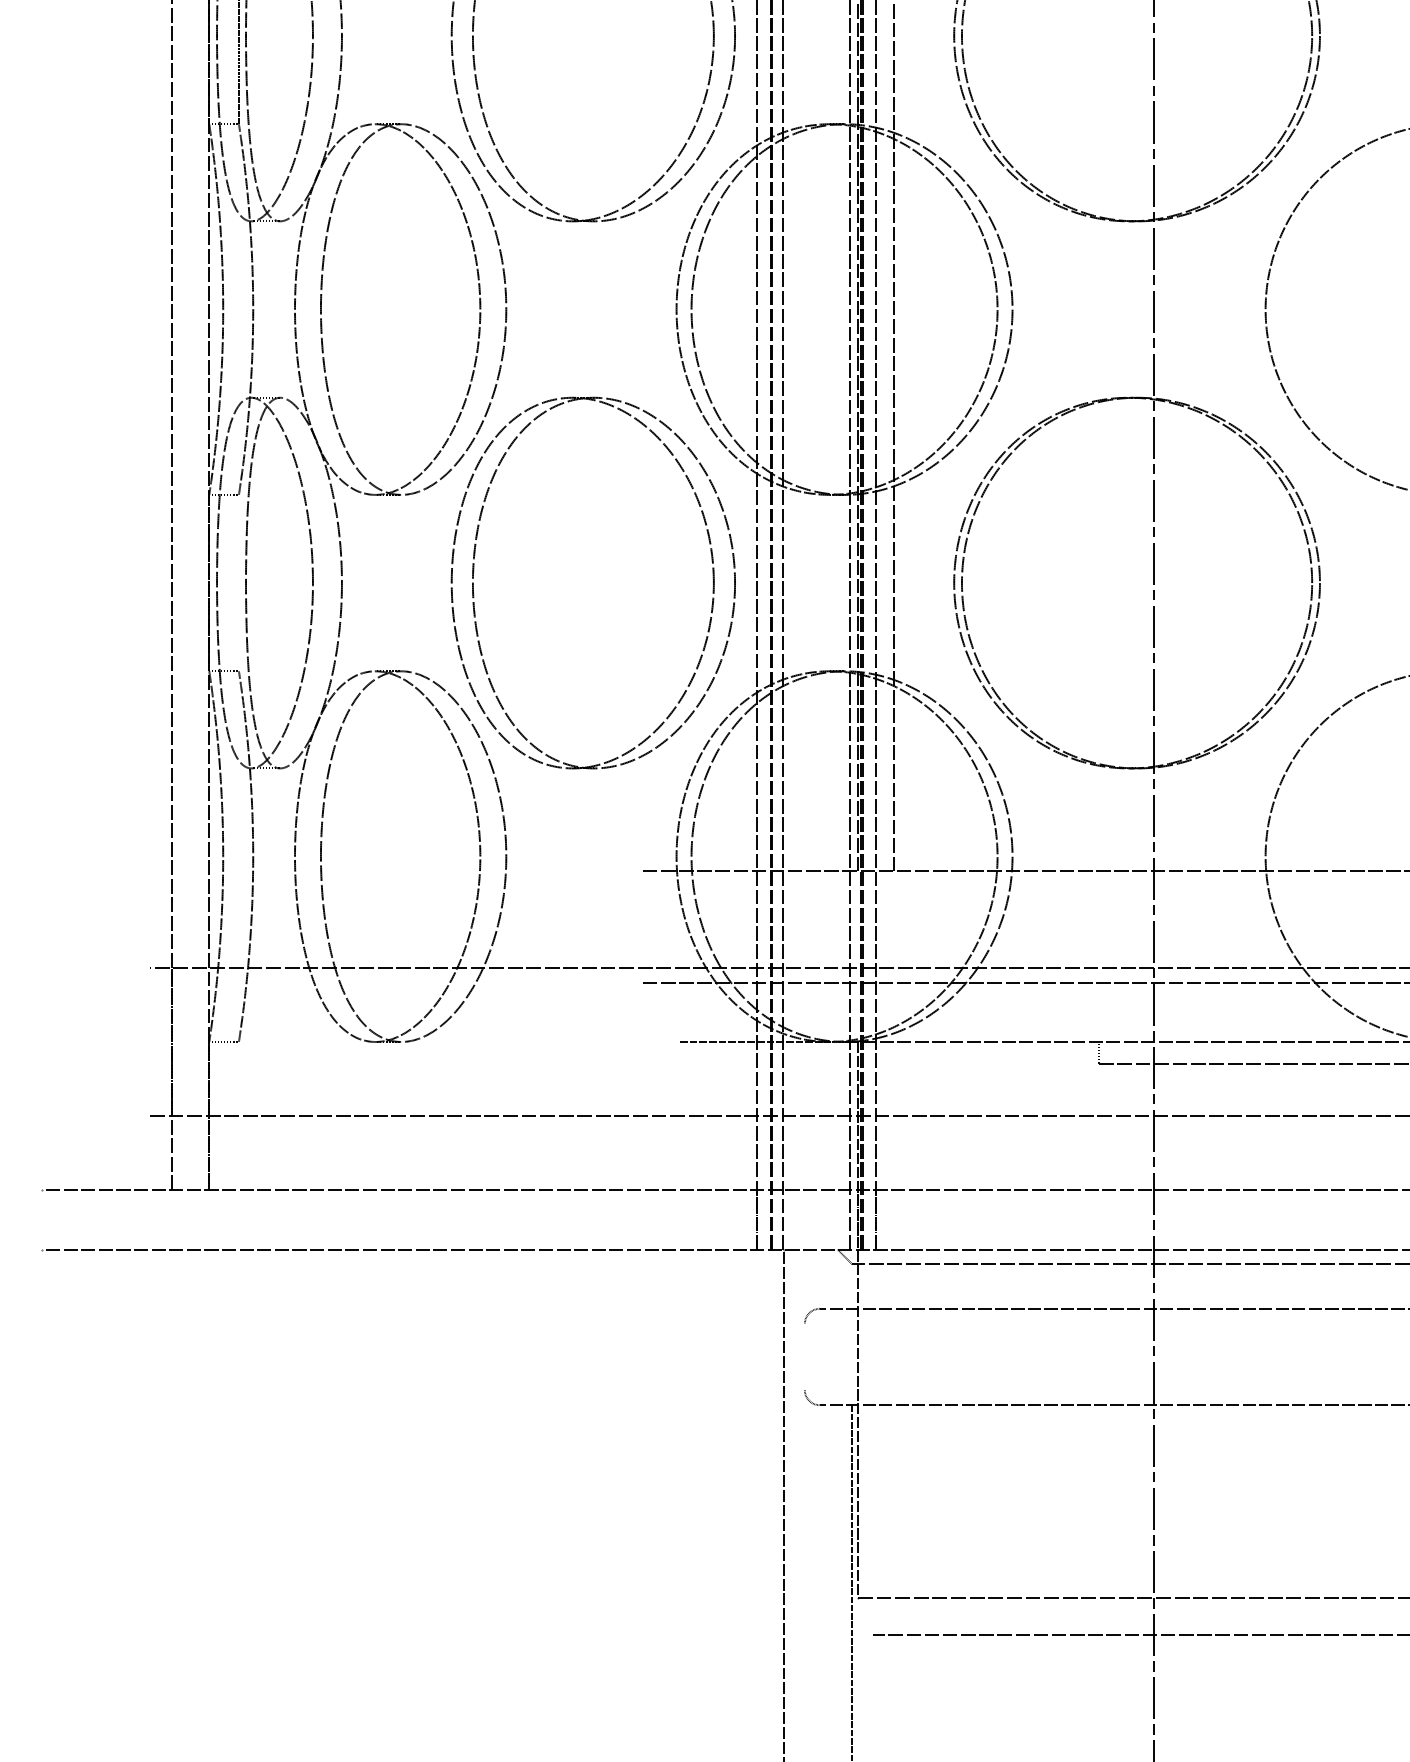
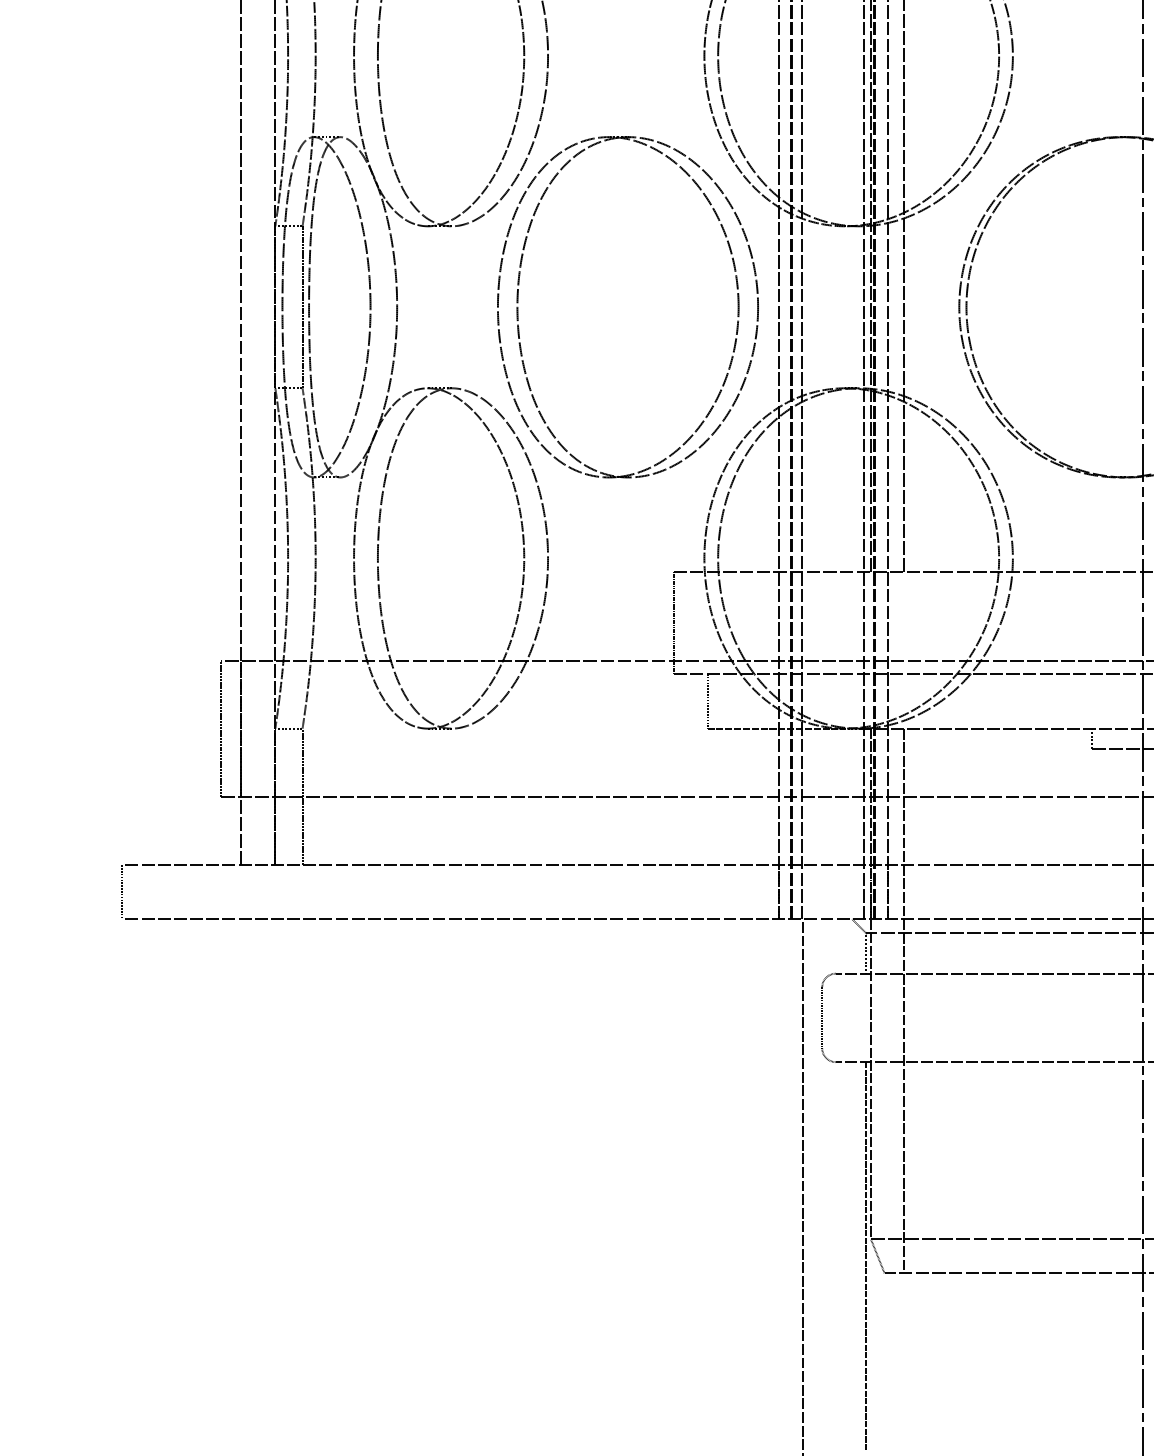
line: (238, 582) -> (302, 306), added
line: (642, 926) -> (673, 622), added
line: (679, 1011) -> (707, 700), added
line: (149, 1041) -> (220, 728), added
line: (238, 1115) -> (302, 796), added
line: (42, 1219) -> (122, 891), added
line: (852, 1286) -> (865, 953), added
line: (894, 1338) -> (904, 1000), added
line: (804, 1356) -> (821, 1017), added
line: (864, 1616) -> (876, 1256), added

